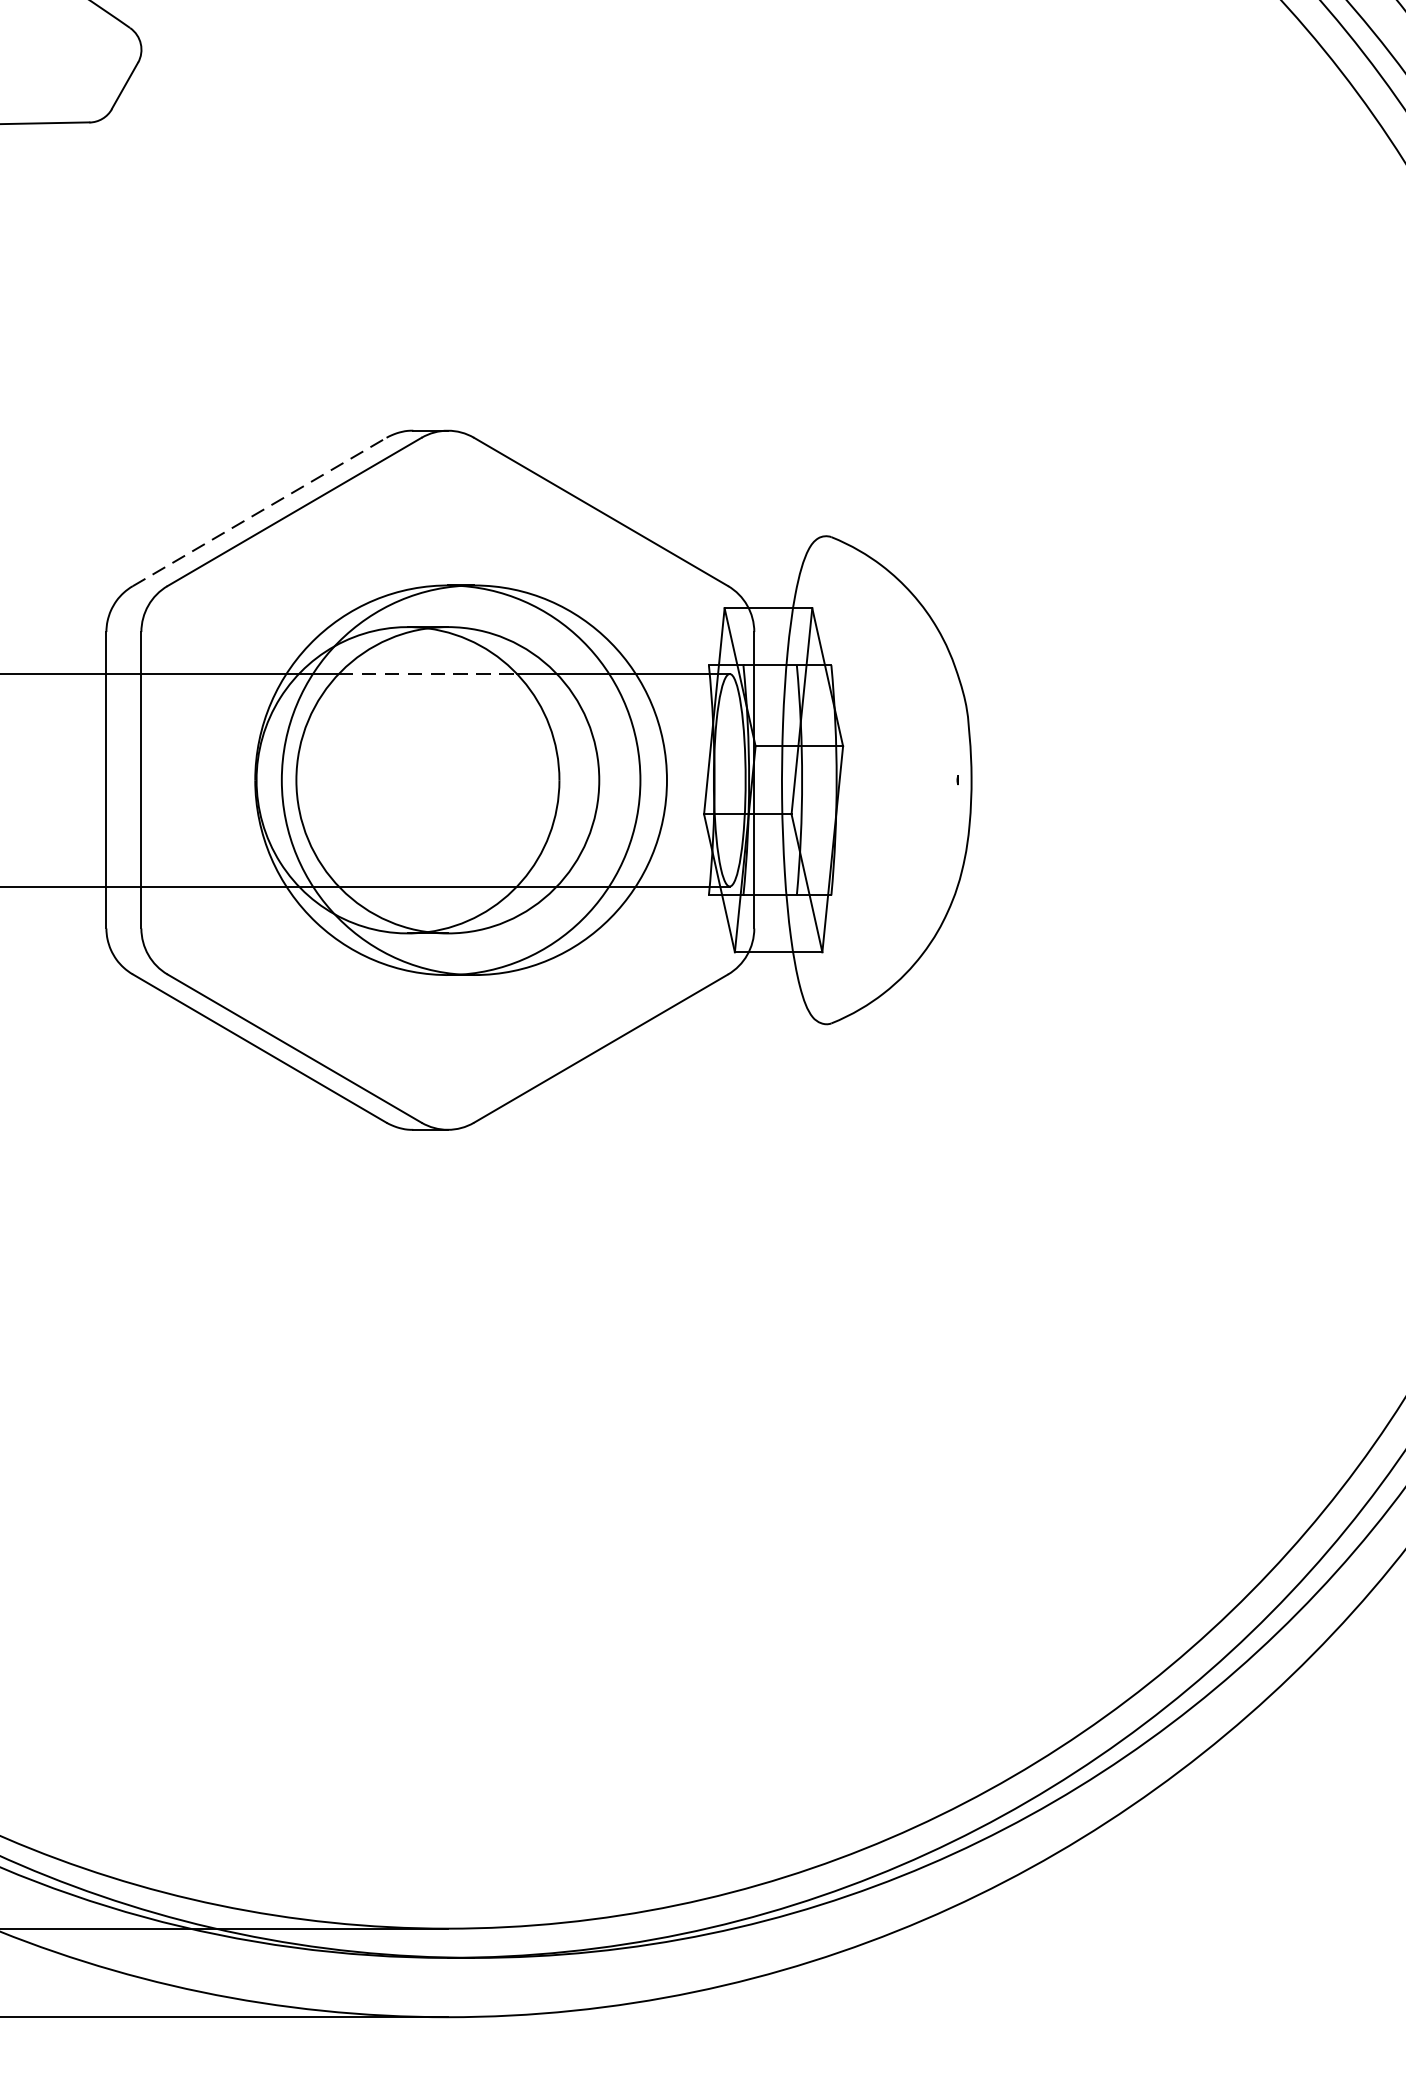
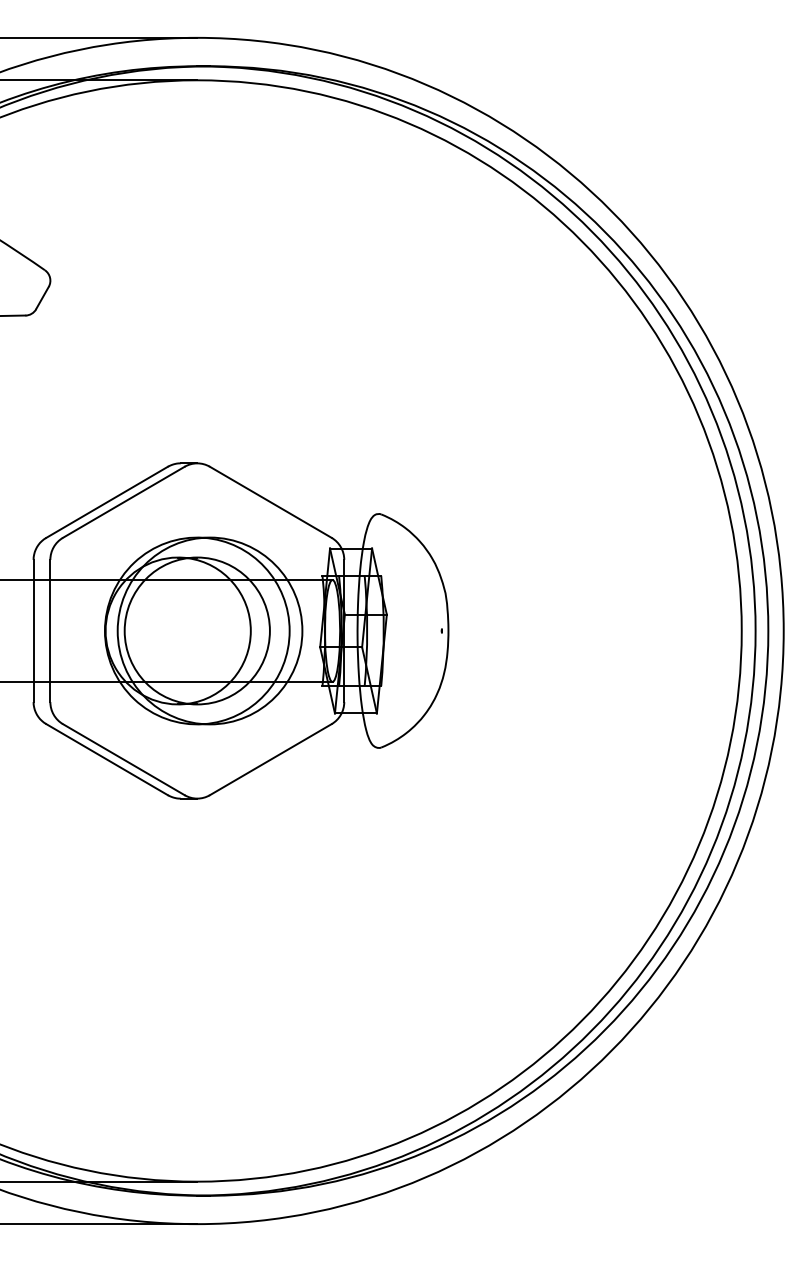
line: (260, 512) -> (107, 502), dashed -> solid
line: (427, 674) -> (187, 580), dashed -> solid

